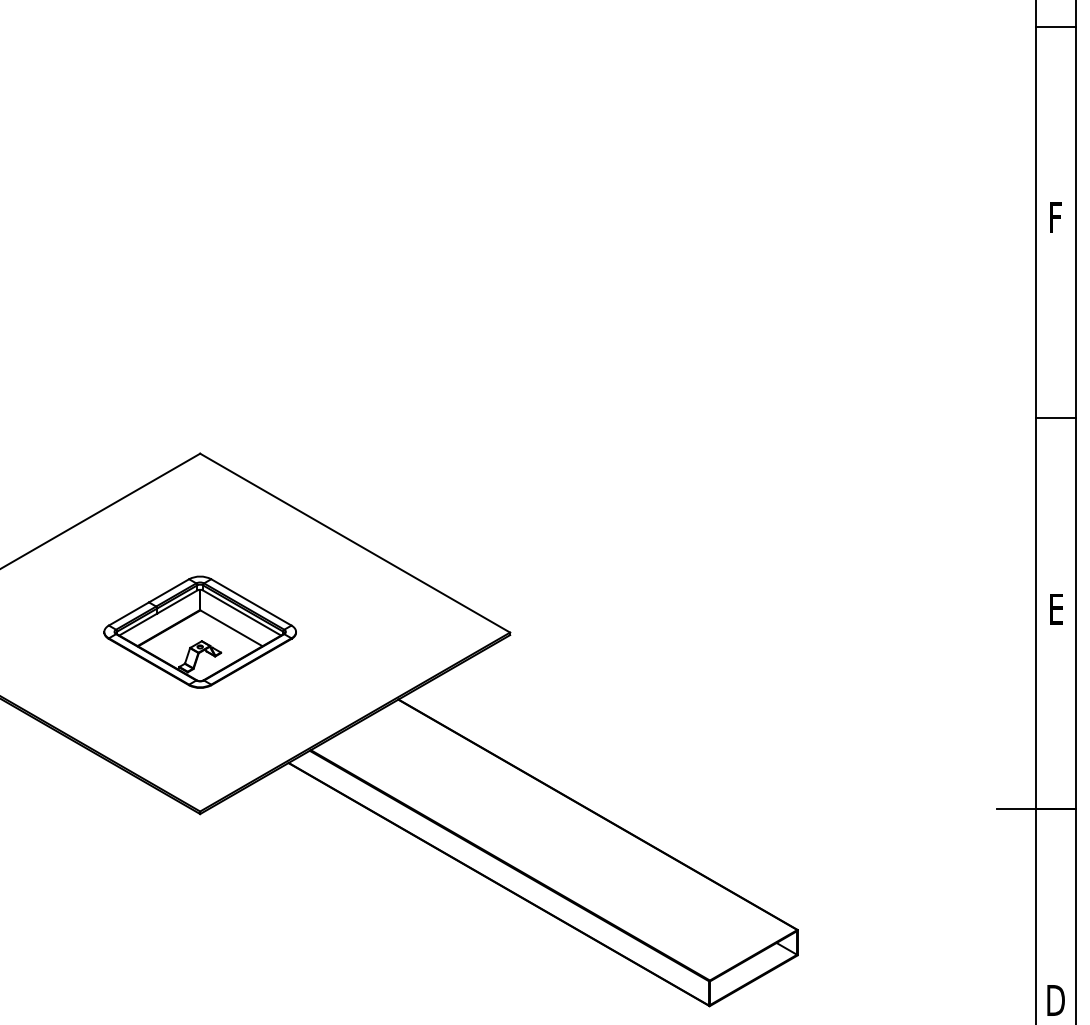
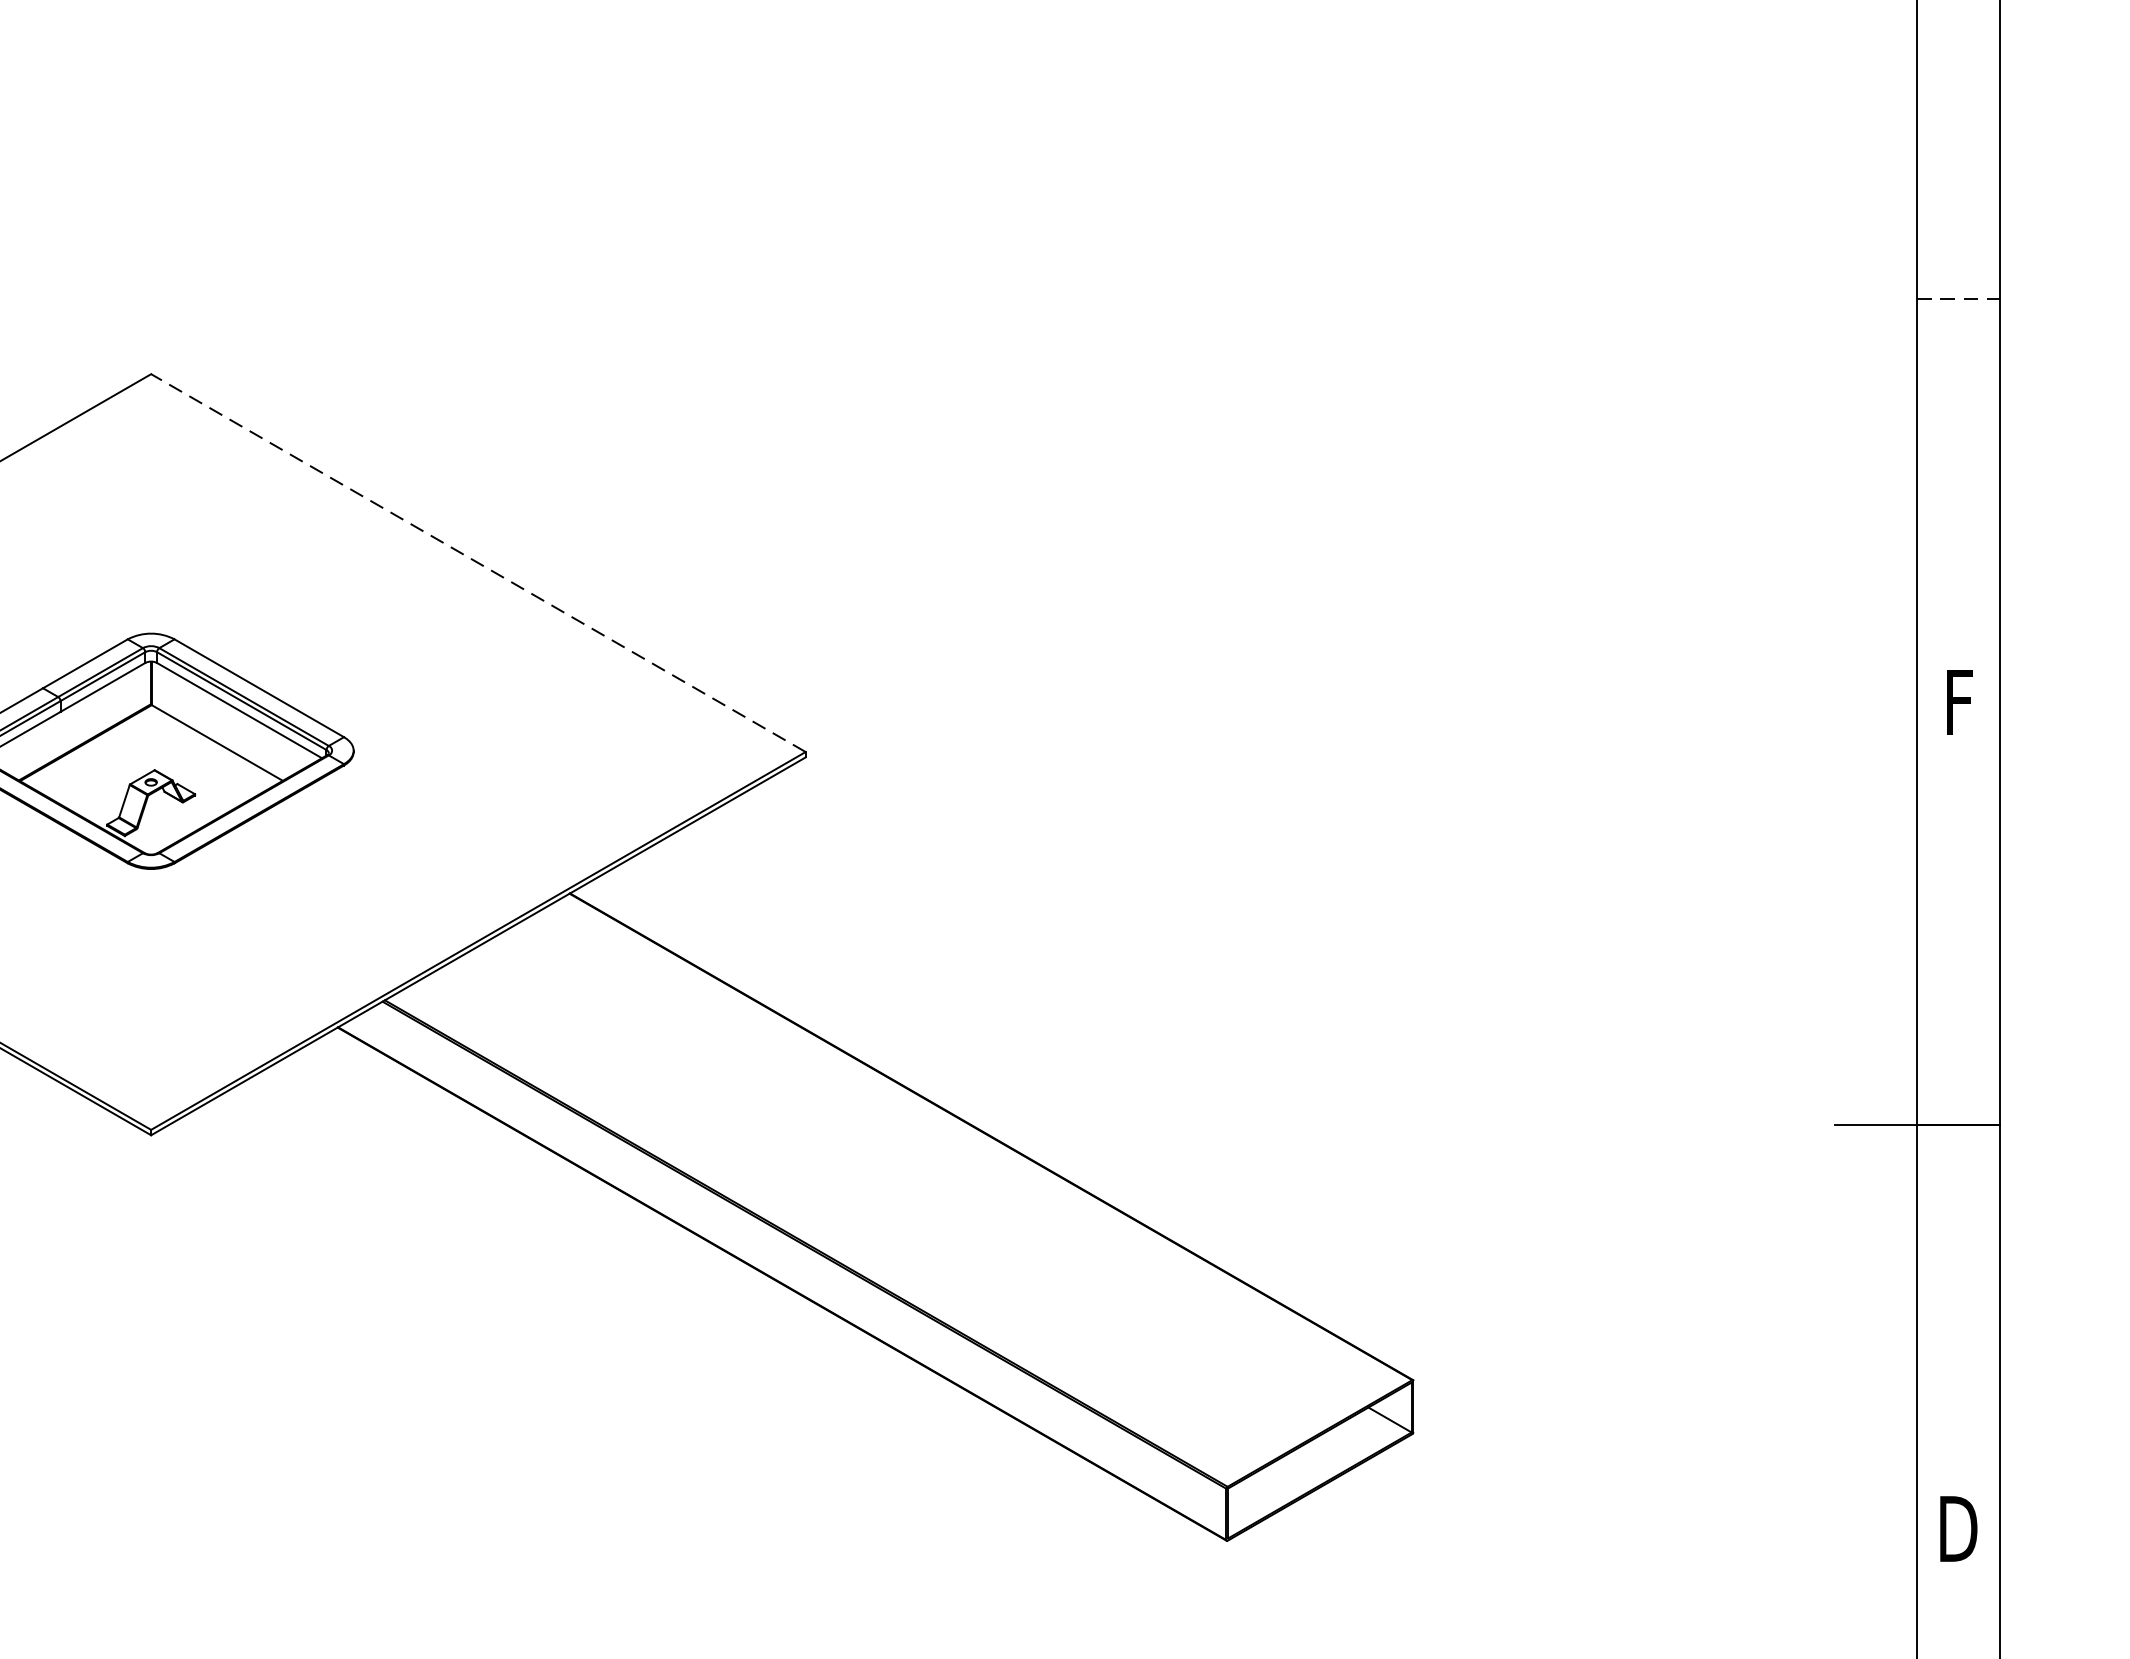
line: (1055, 418) -> (1957, 299), solid -> dashed
line: (355, 543) -> (479, 563), solid -> dashed
text: (1056, 609) -> (1959, 703), E -> F

